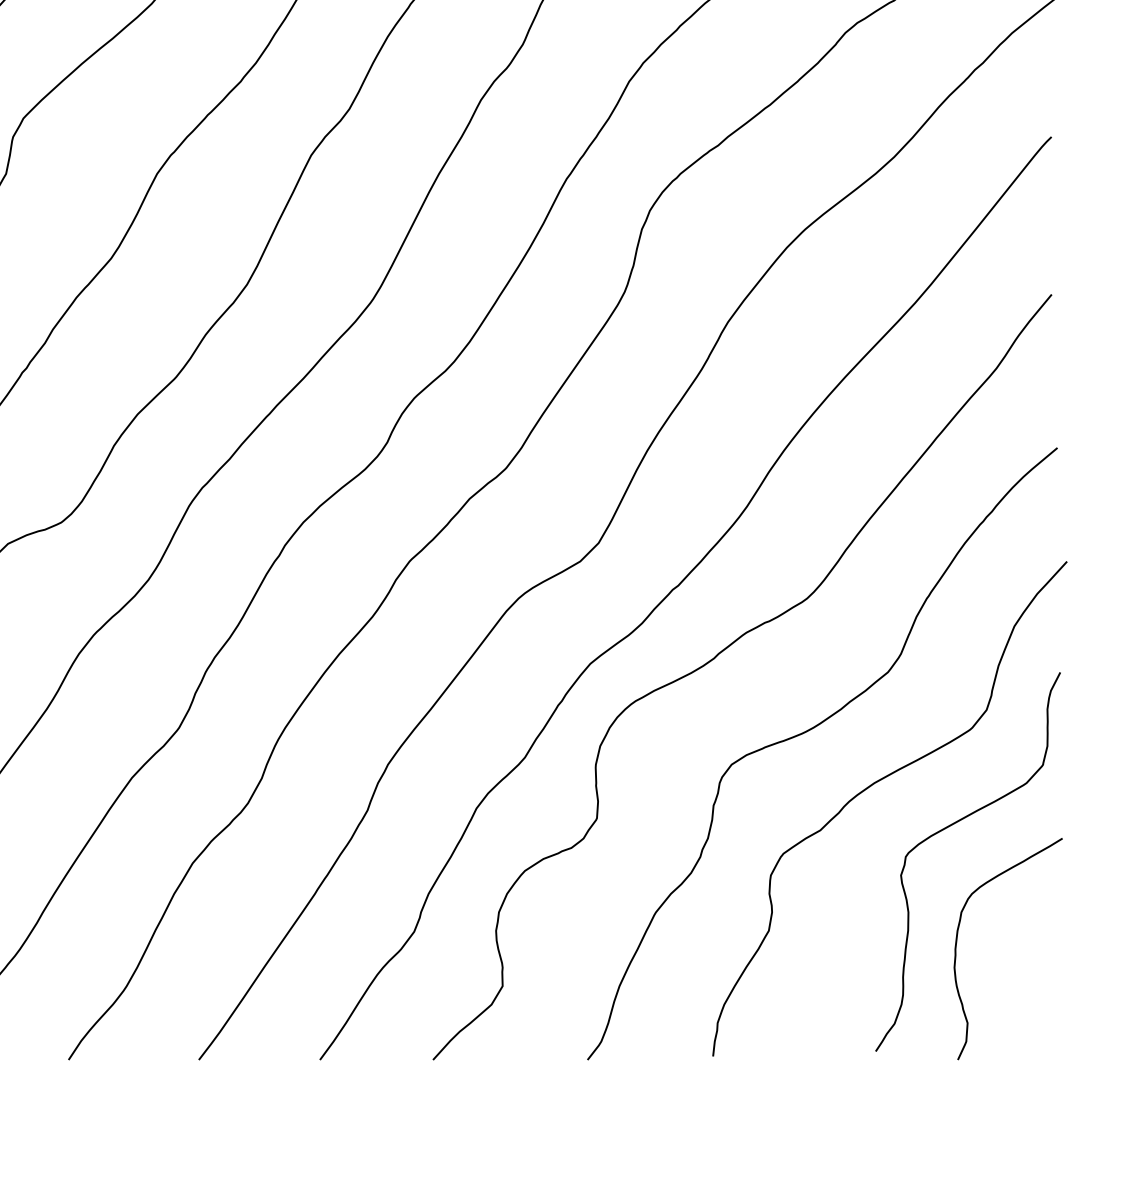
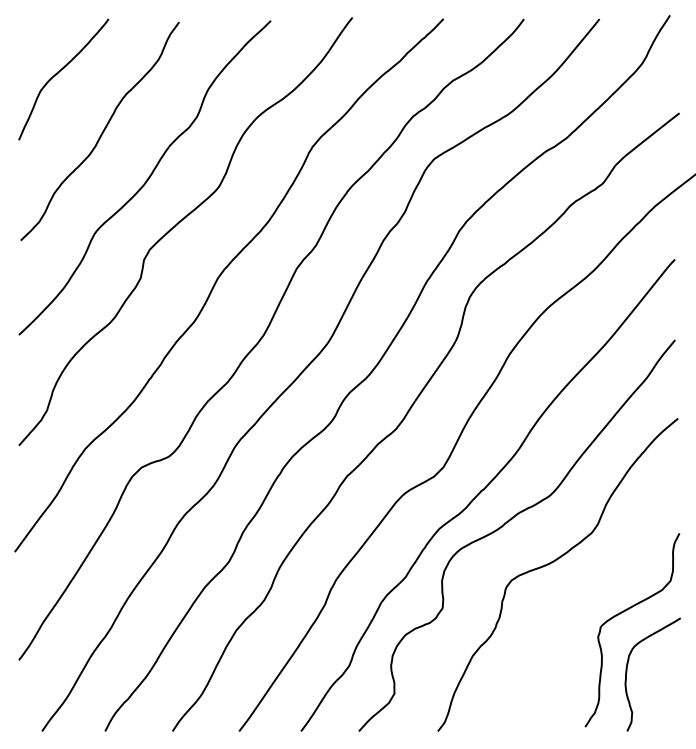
curve: (874, 786) -> (584, 591), removed

